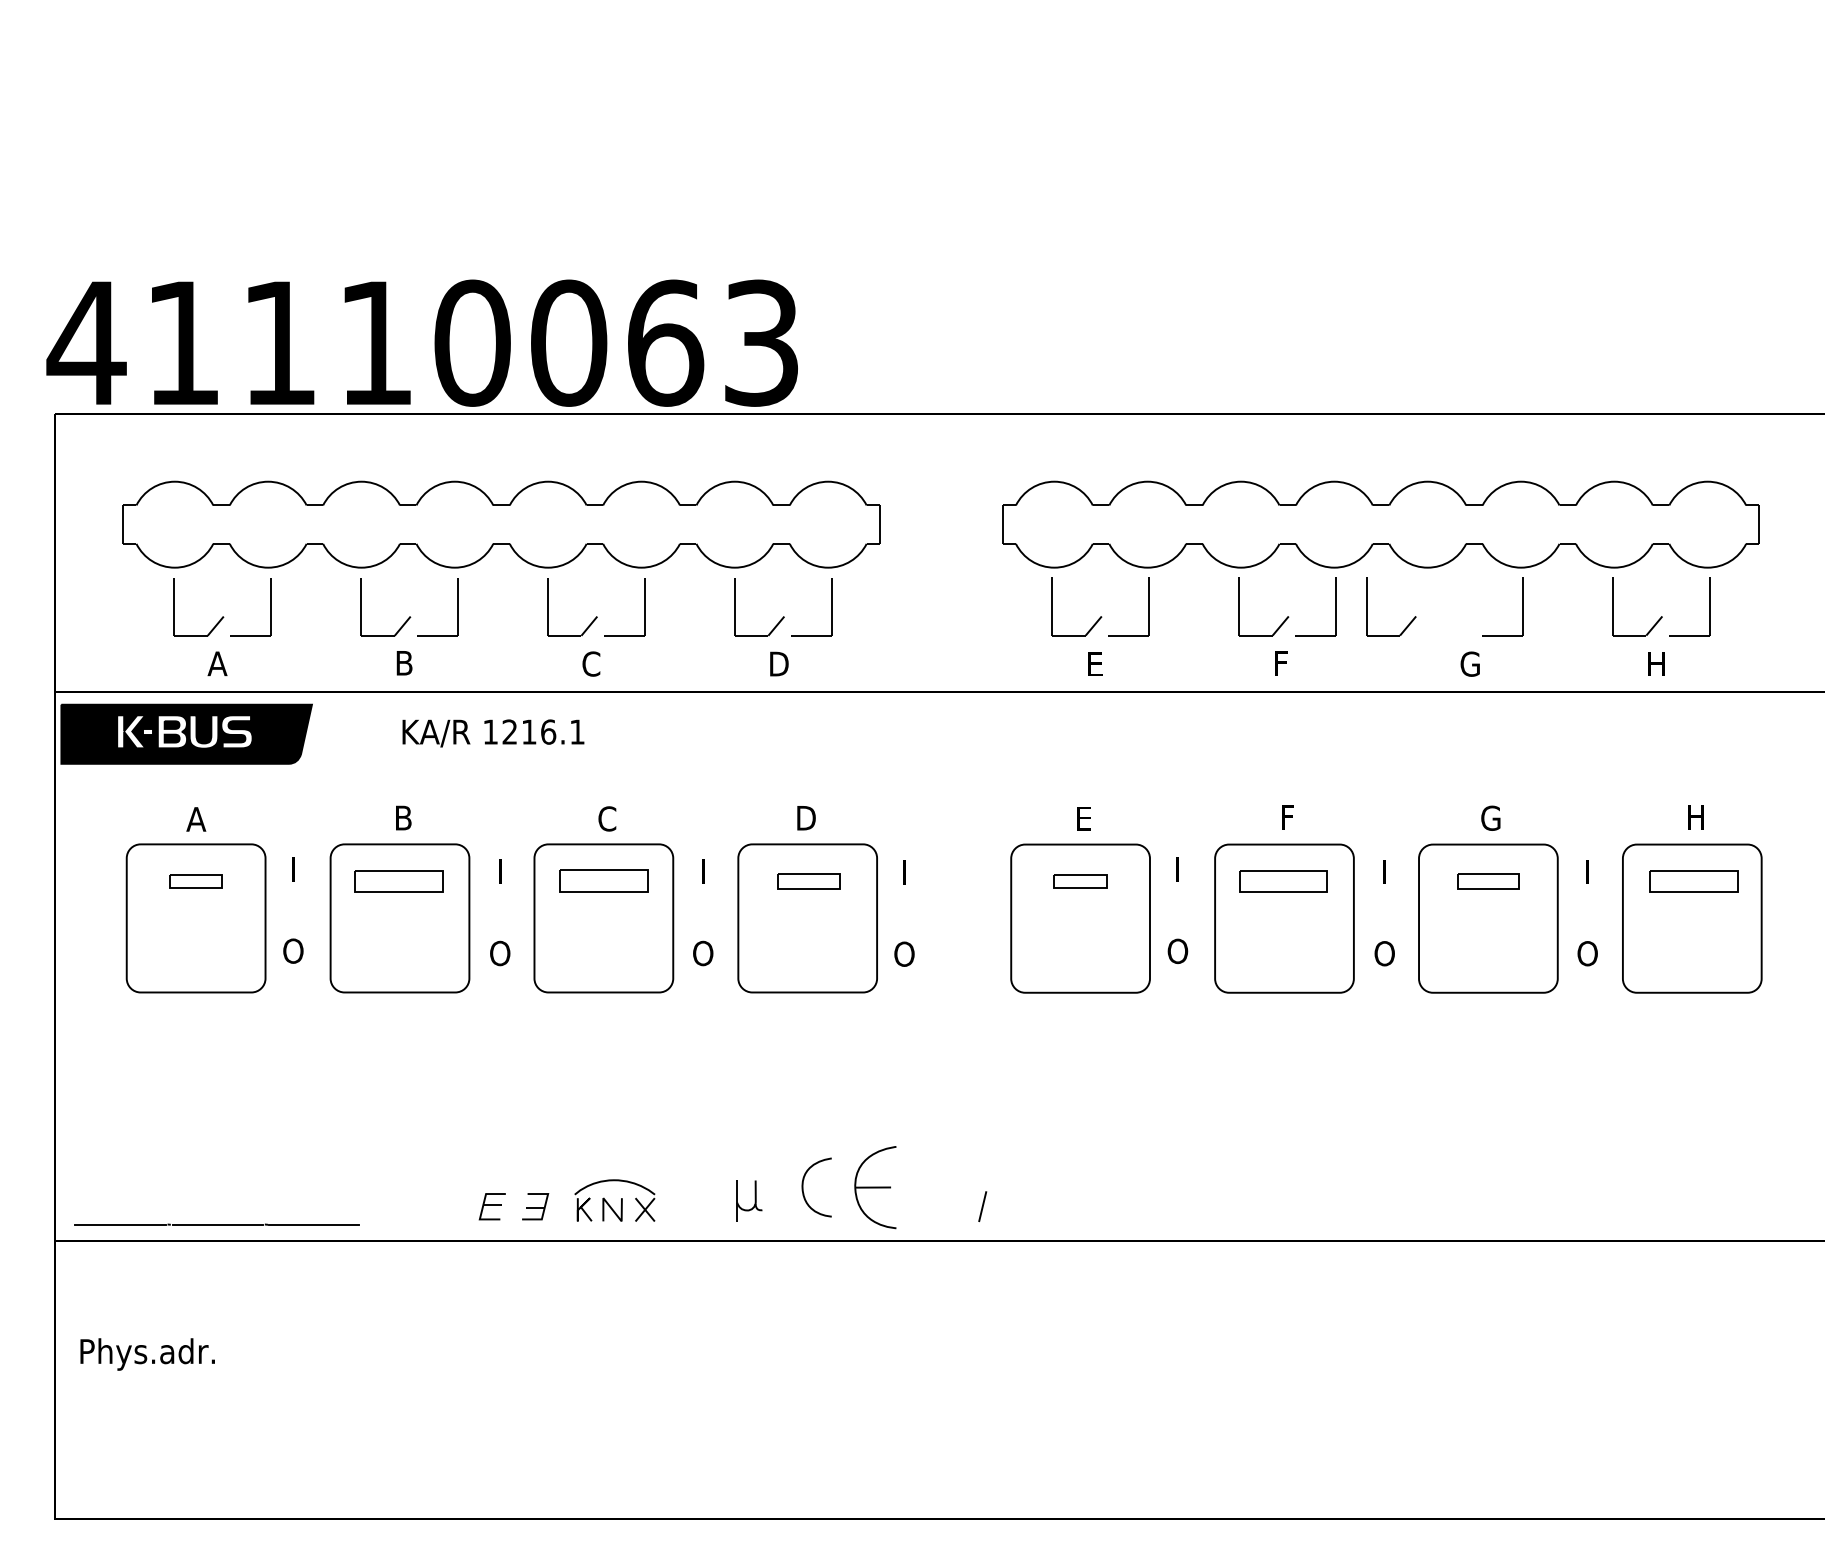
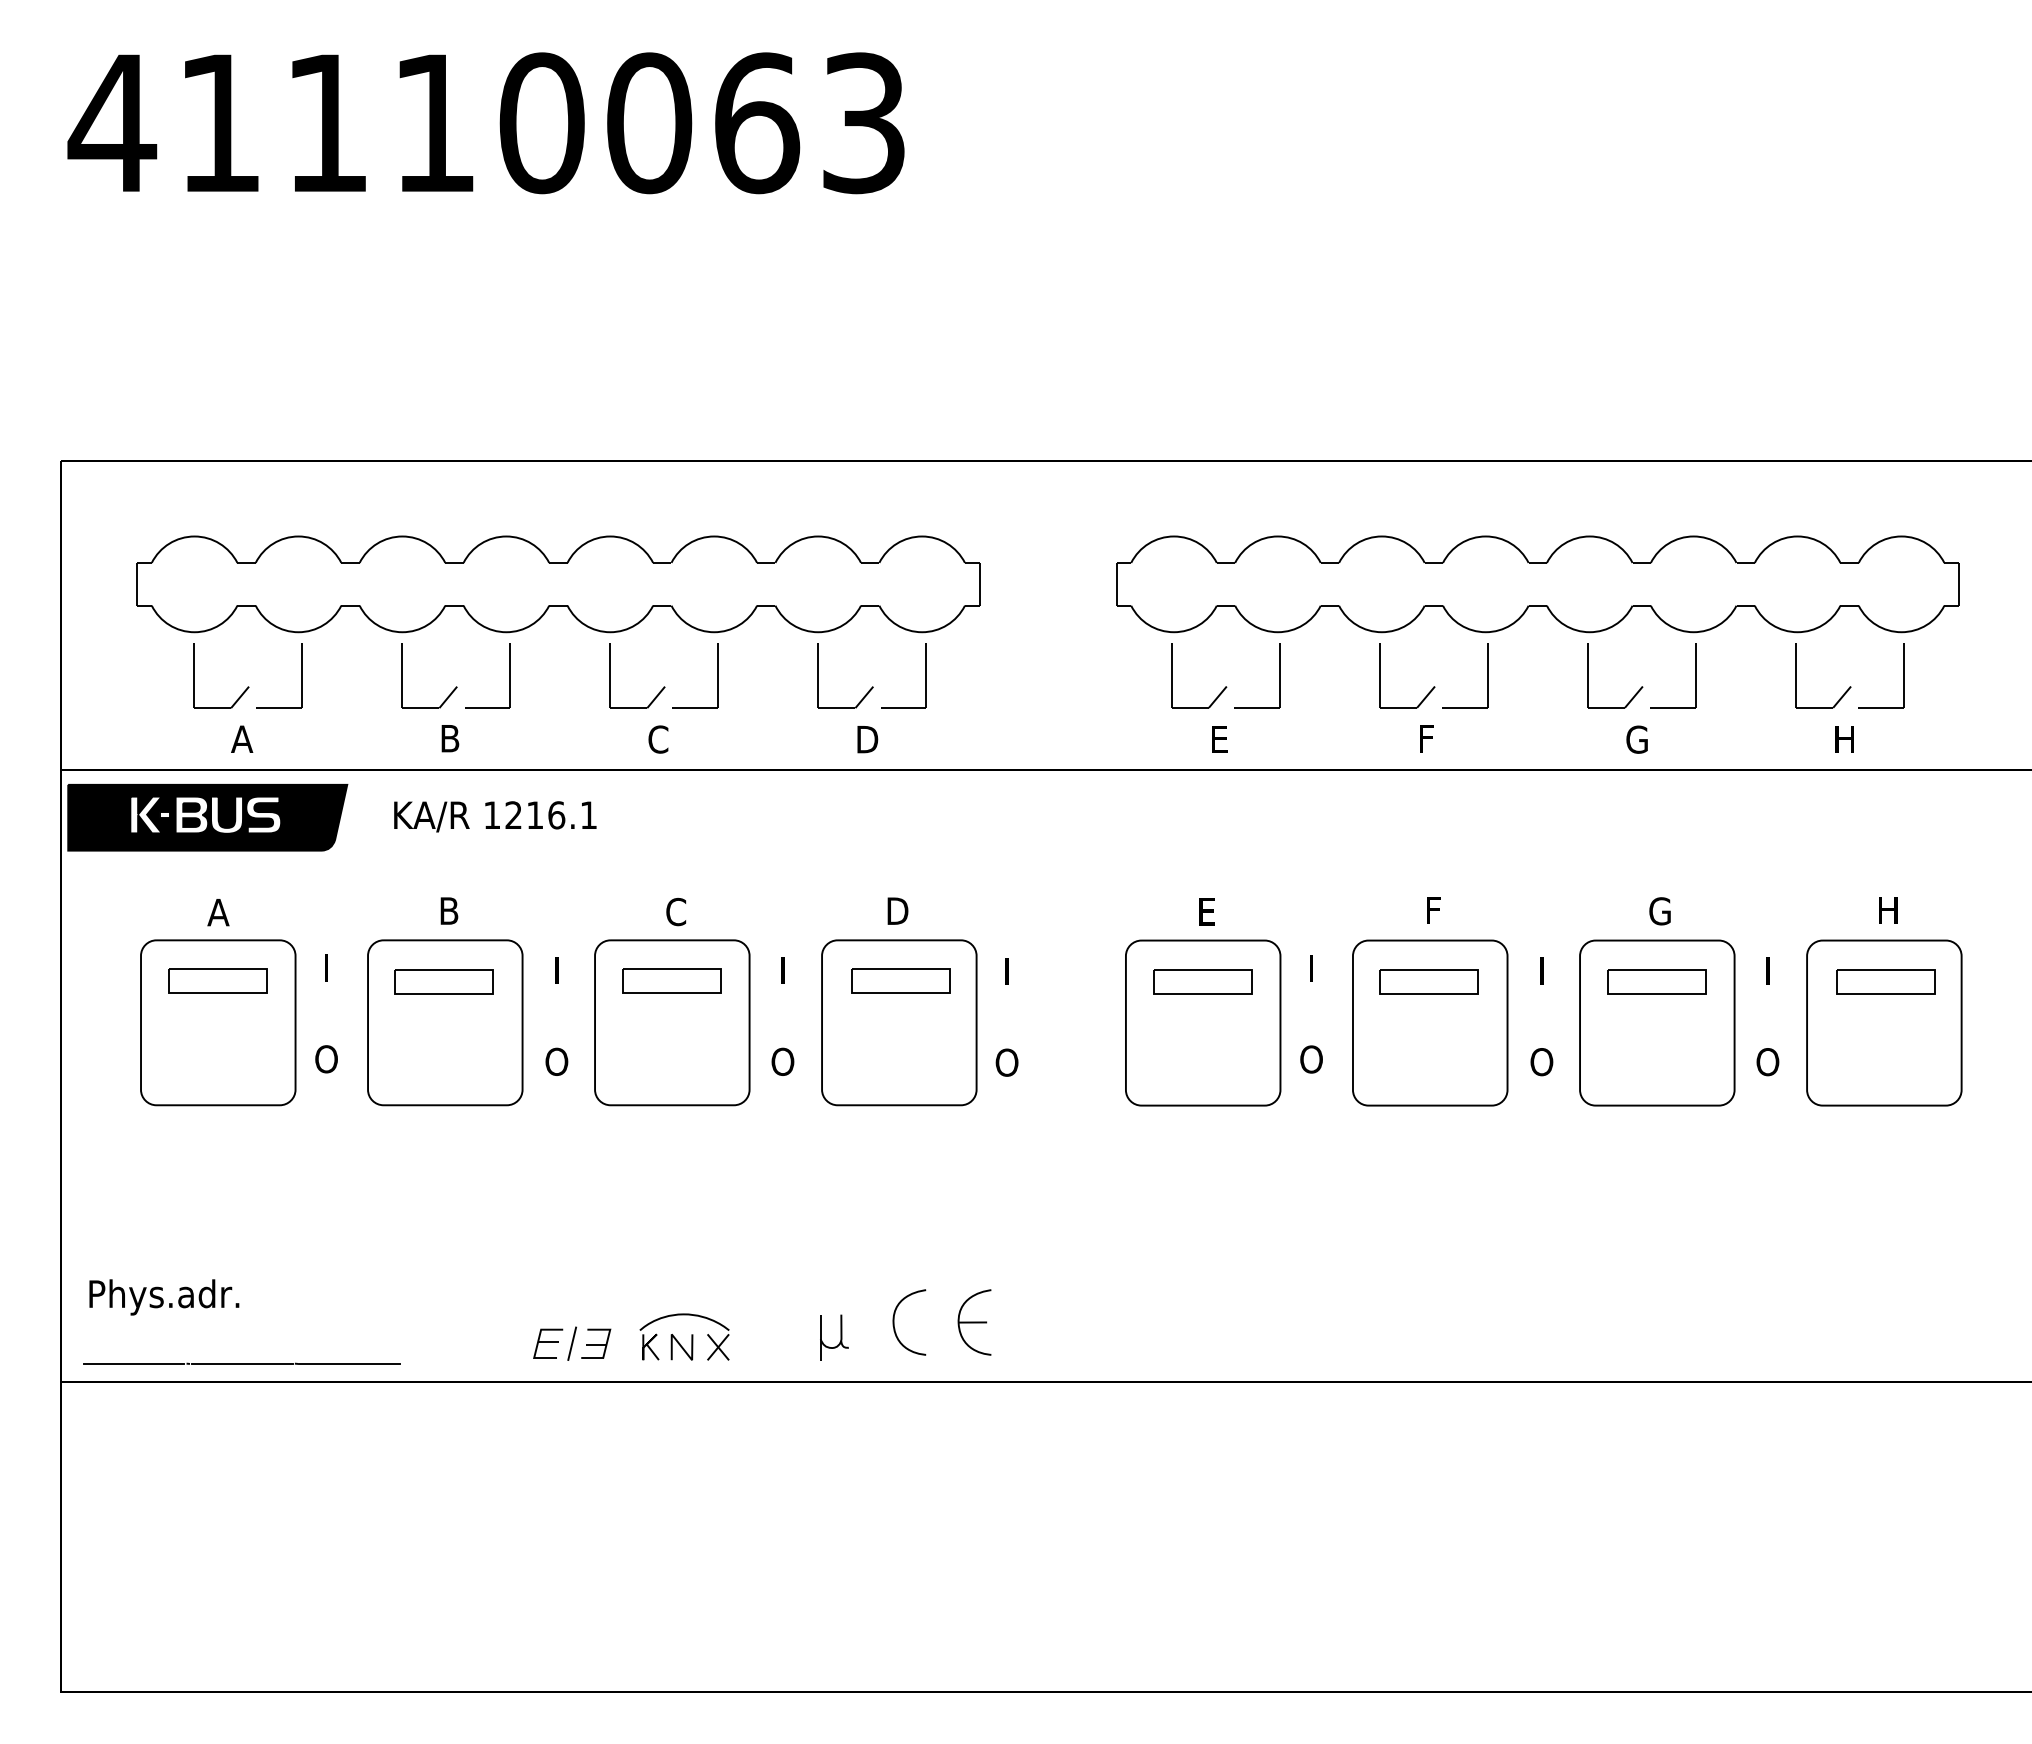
text: (421, 343) -> (485, 123), moved
part: (1408, 623) -> (1634, 694), moved
text: (493, 733) -> (495, 816), moved
part: (195, 880) -> (217, 980), size x1.67
part: (808, 880) -> (900, 980), size x1.43
part: (1079, 881) -> (1202, 981), size x1.67
part: (1487, 881) -> (1656, 981), size x1.43
part: (875, 1187) -> (974, 1322), size x0.71
line: (982, 1206) -> (571, 1343), moved
text: (147, 1354) -> (164, 1297), moved

